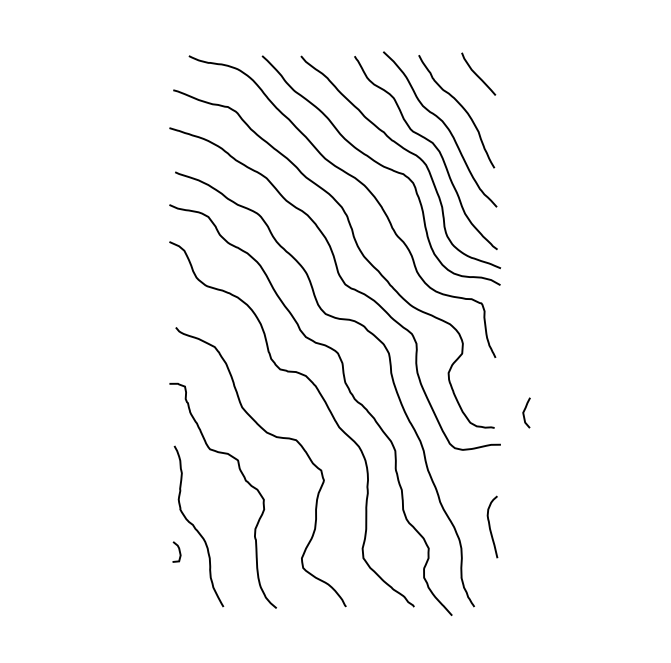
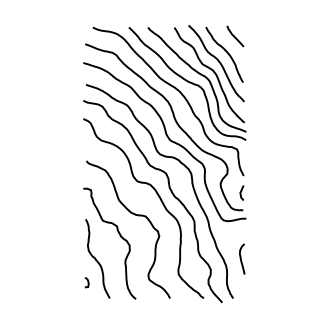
curve: (525, 411) -> (241, 192), moved
curve: (177, 552) -> (87, 282), moved

